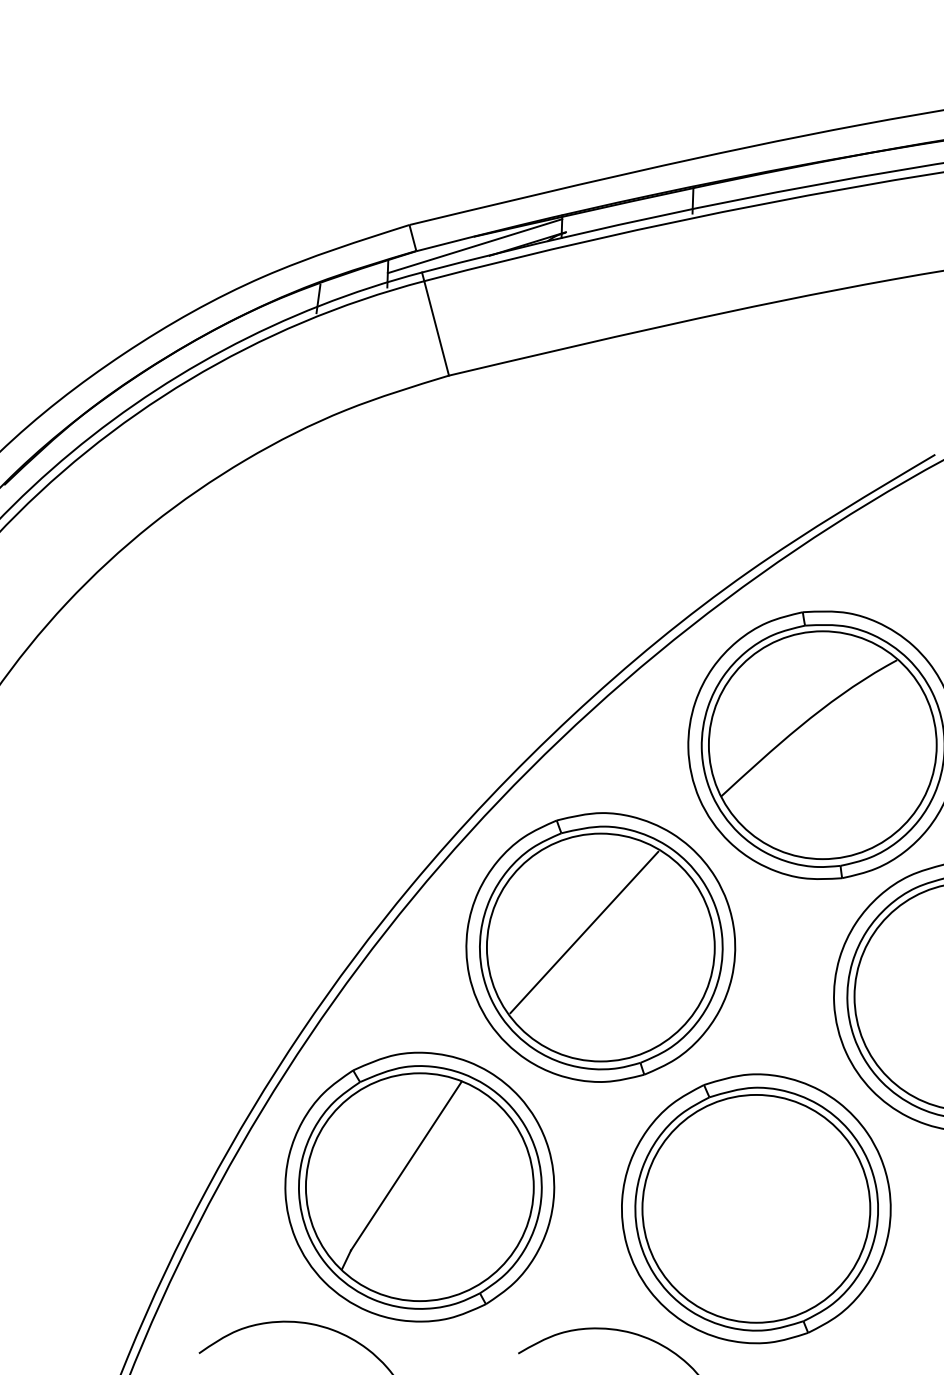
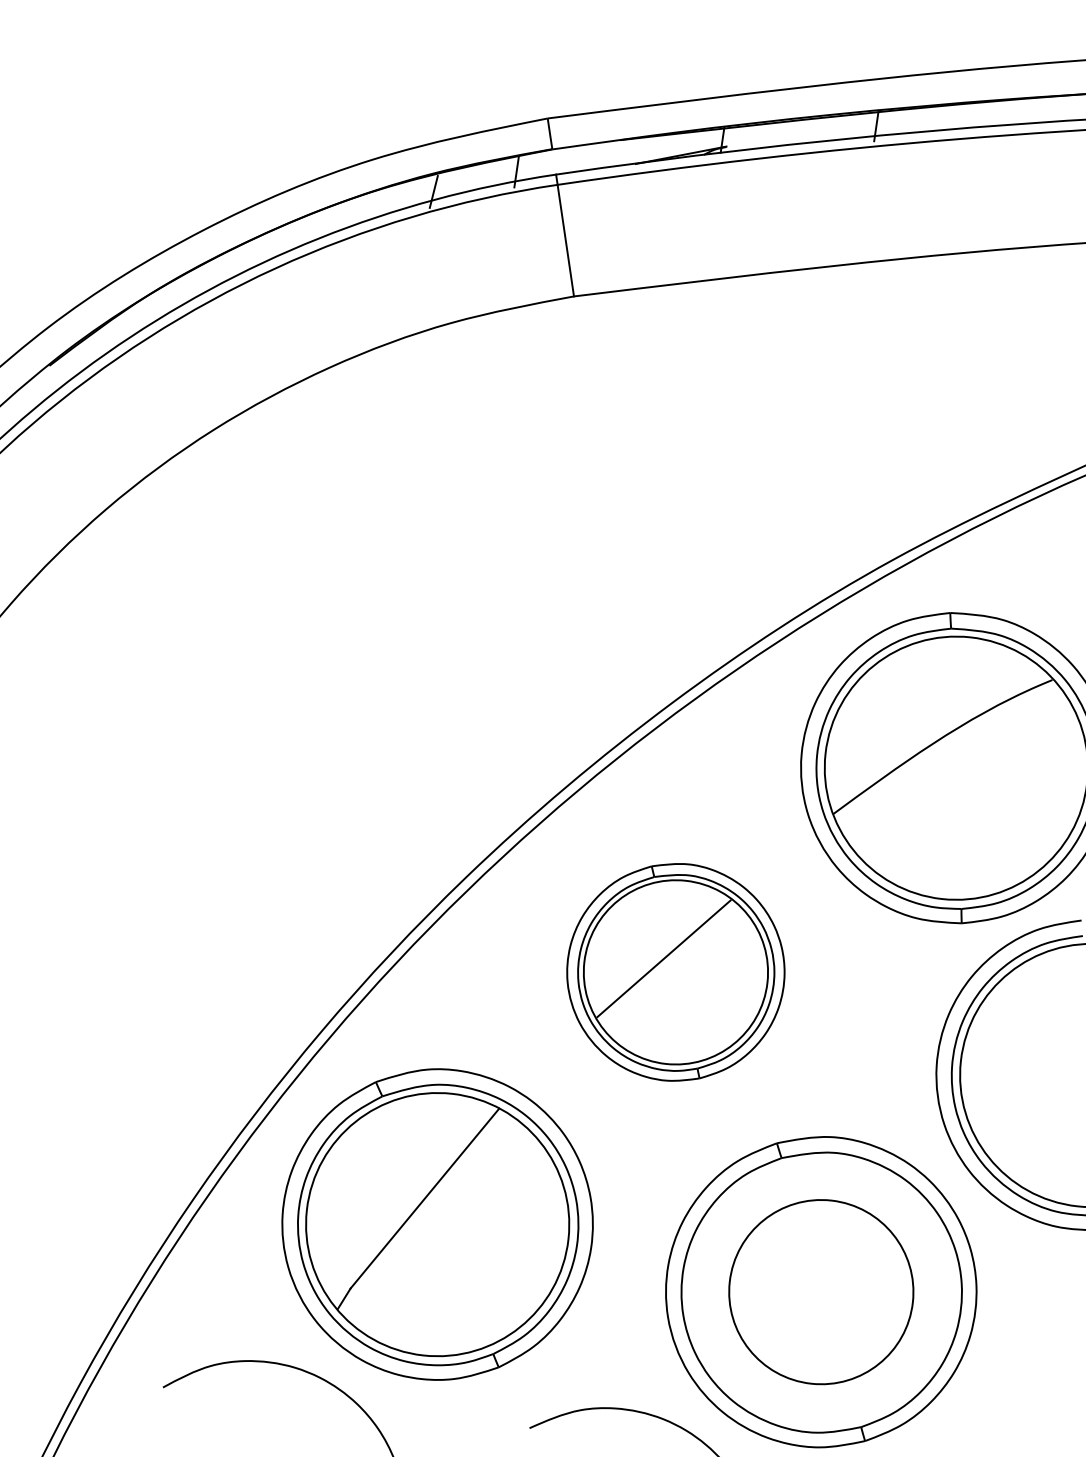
line: (474, 246) -> (619, 151), removed
part: (600, 947) -> (675, 972), size x0.7
circle: (756, 1208) -> (821, 1291), size x0.7

